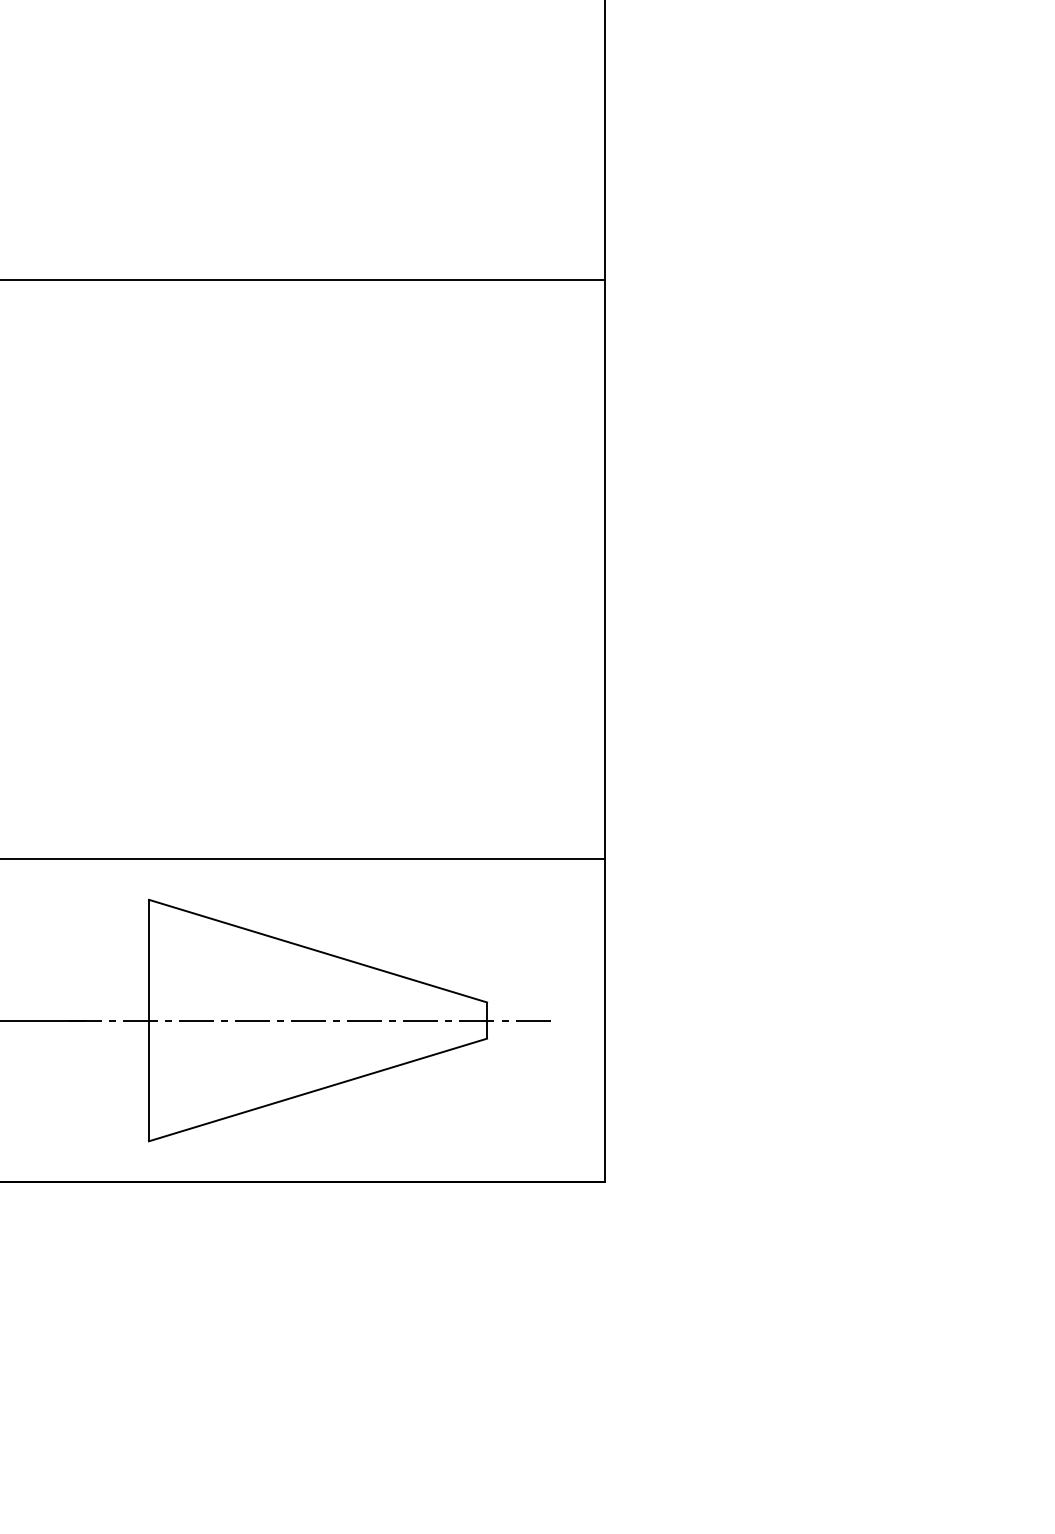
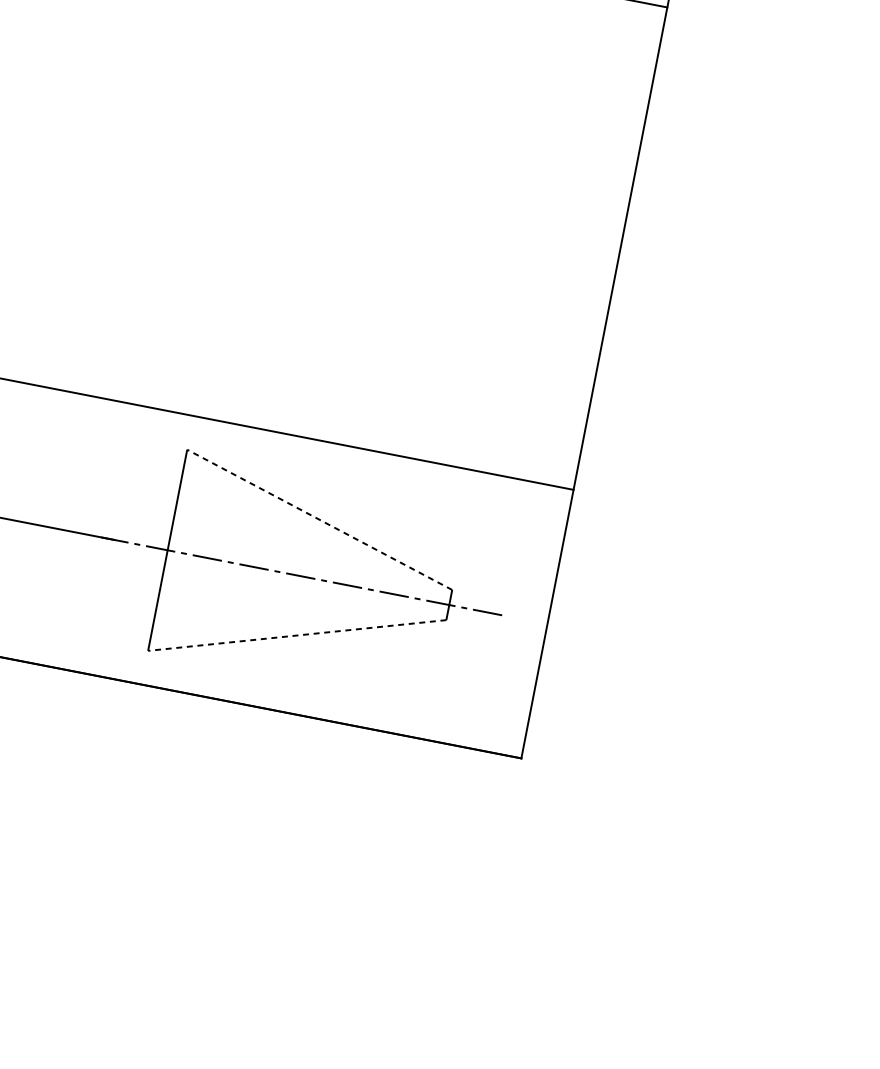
line: (318, 951) -> (320, 520), solid -> dashed
line: (318, 1089) -> (297, 635), solid -> dashed

